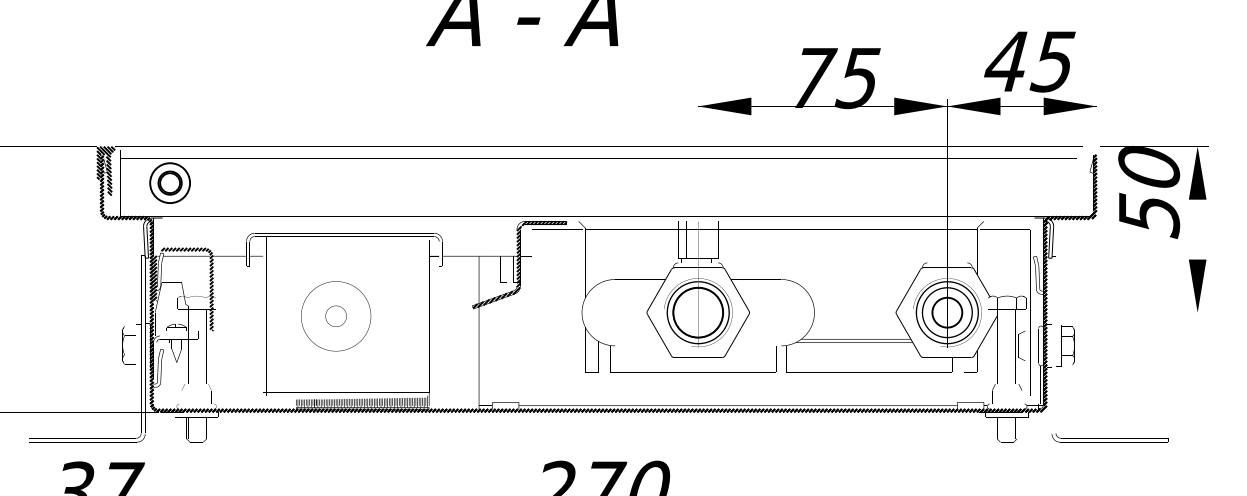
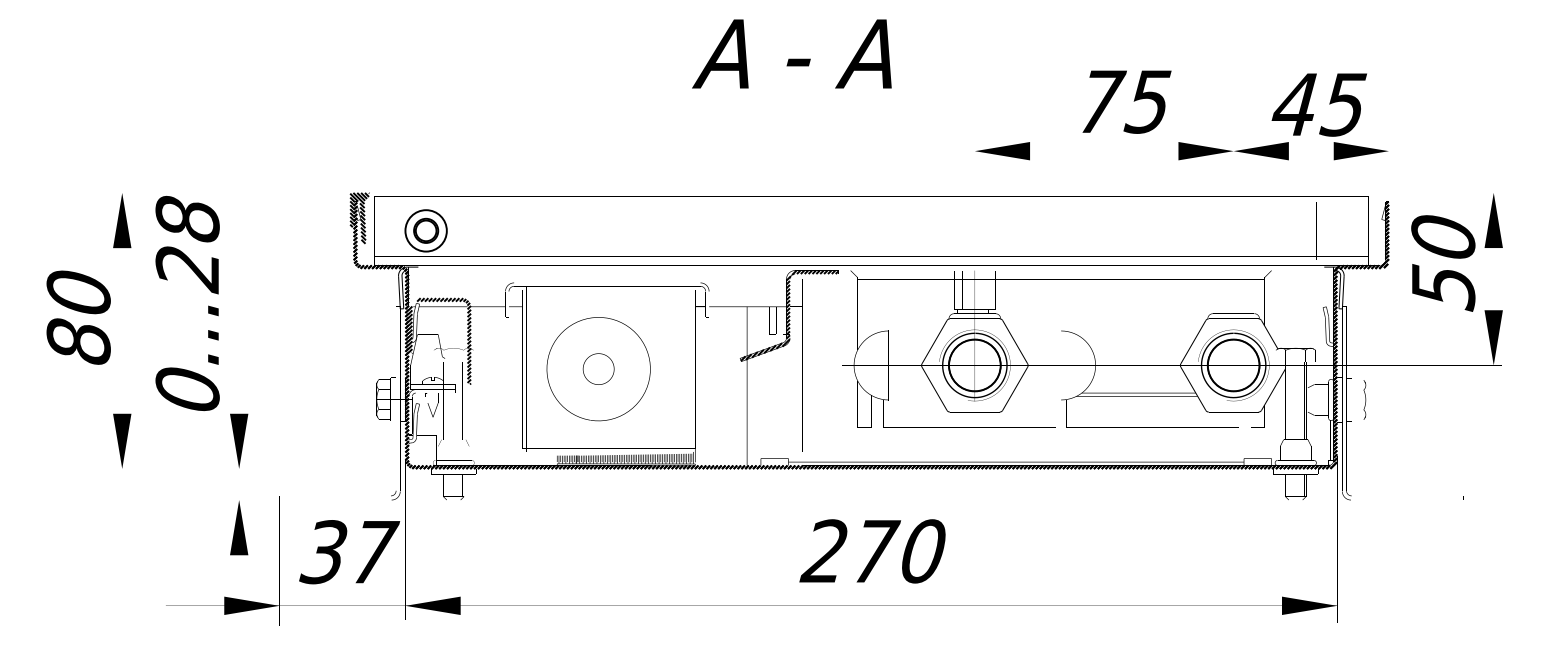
text: (837, 77) -> (1126, 101), moved
text: (1149, 192) -> (1443, 263), moved
circle: (947, 312) -> (1233, 365), size x1.67
part: (336, 316) -> (598, 369), size x1.43

